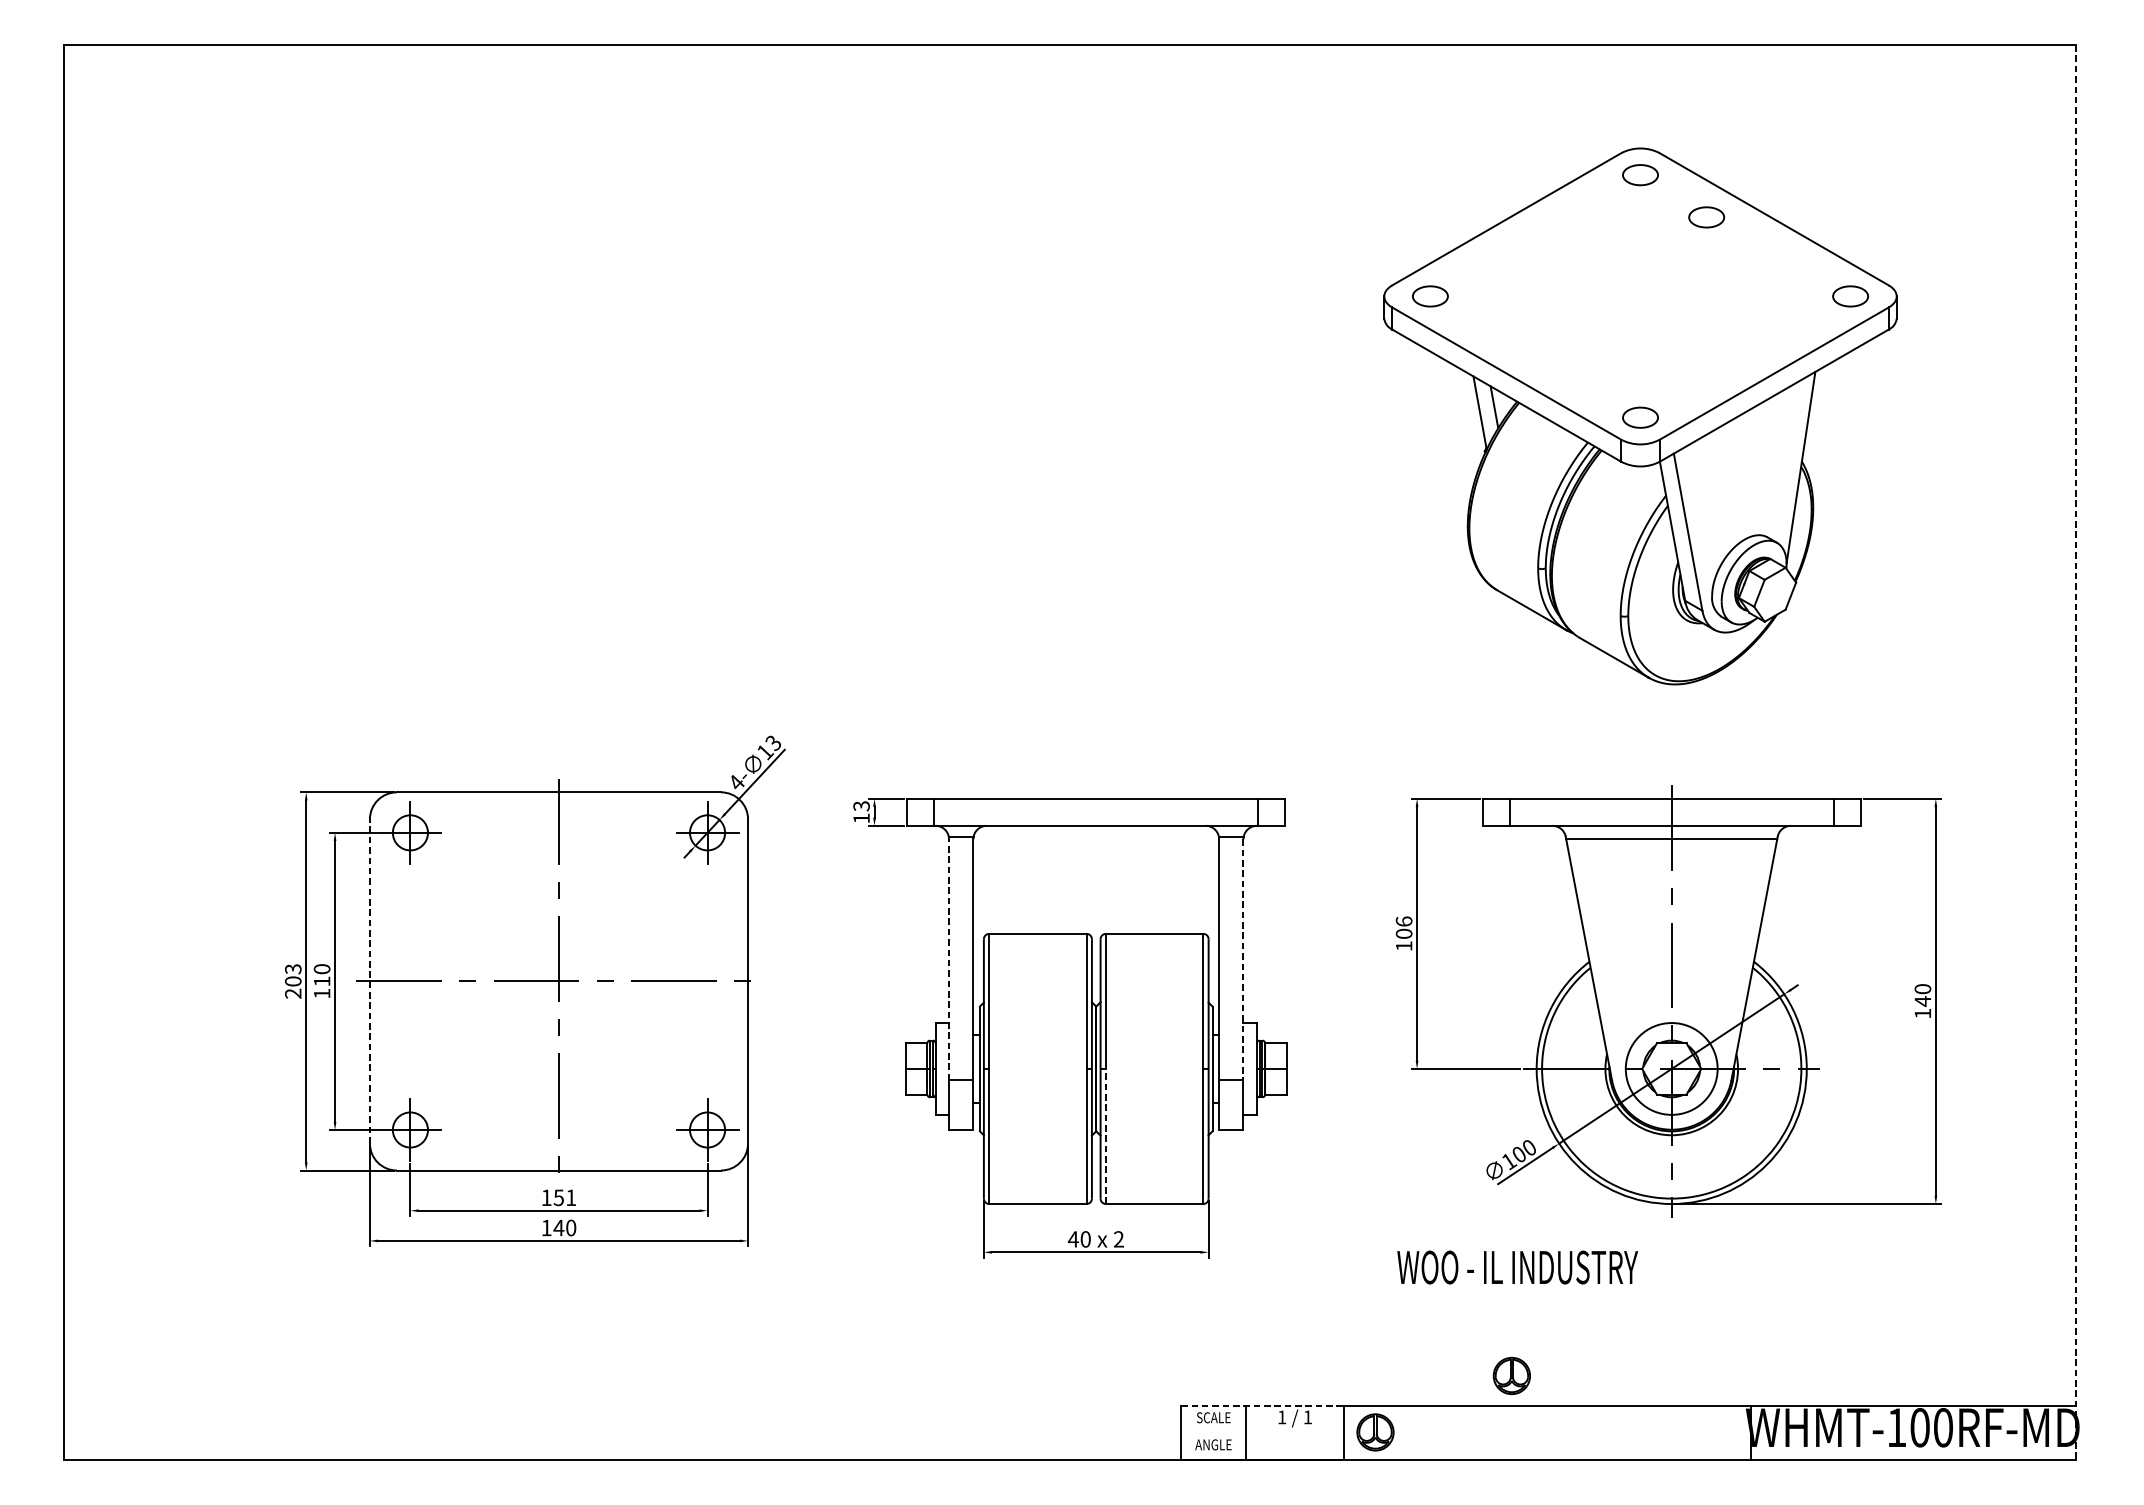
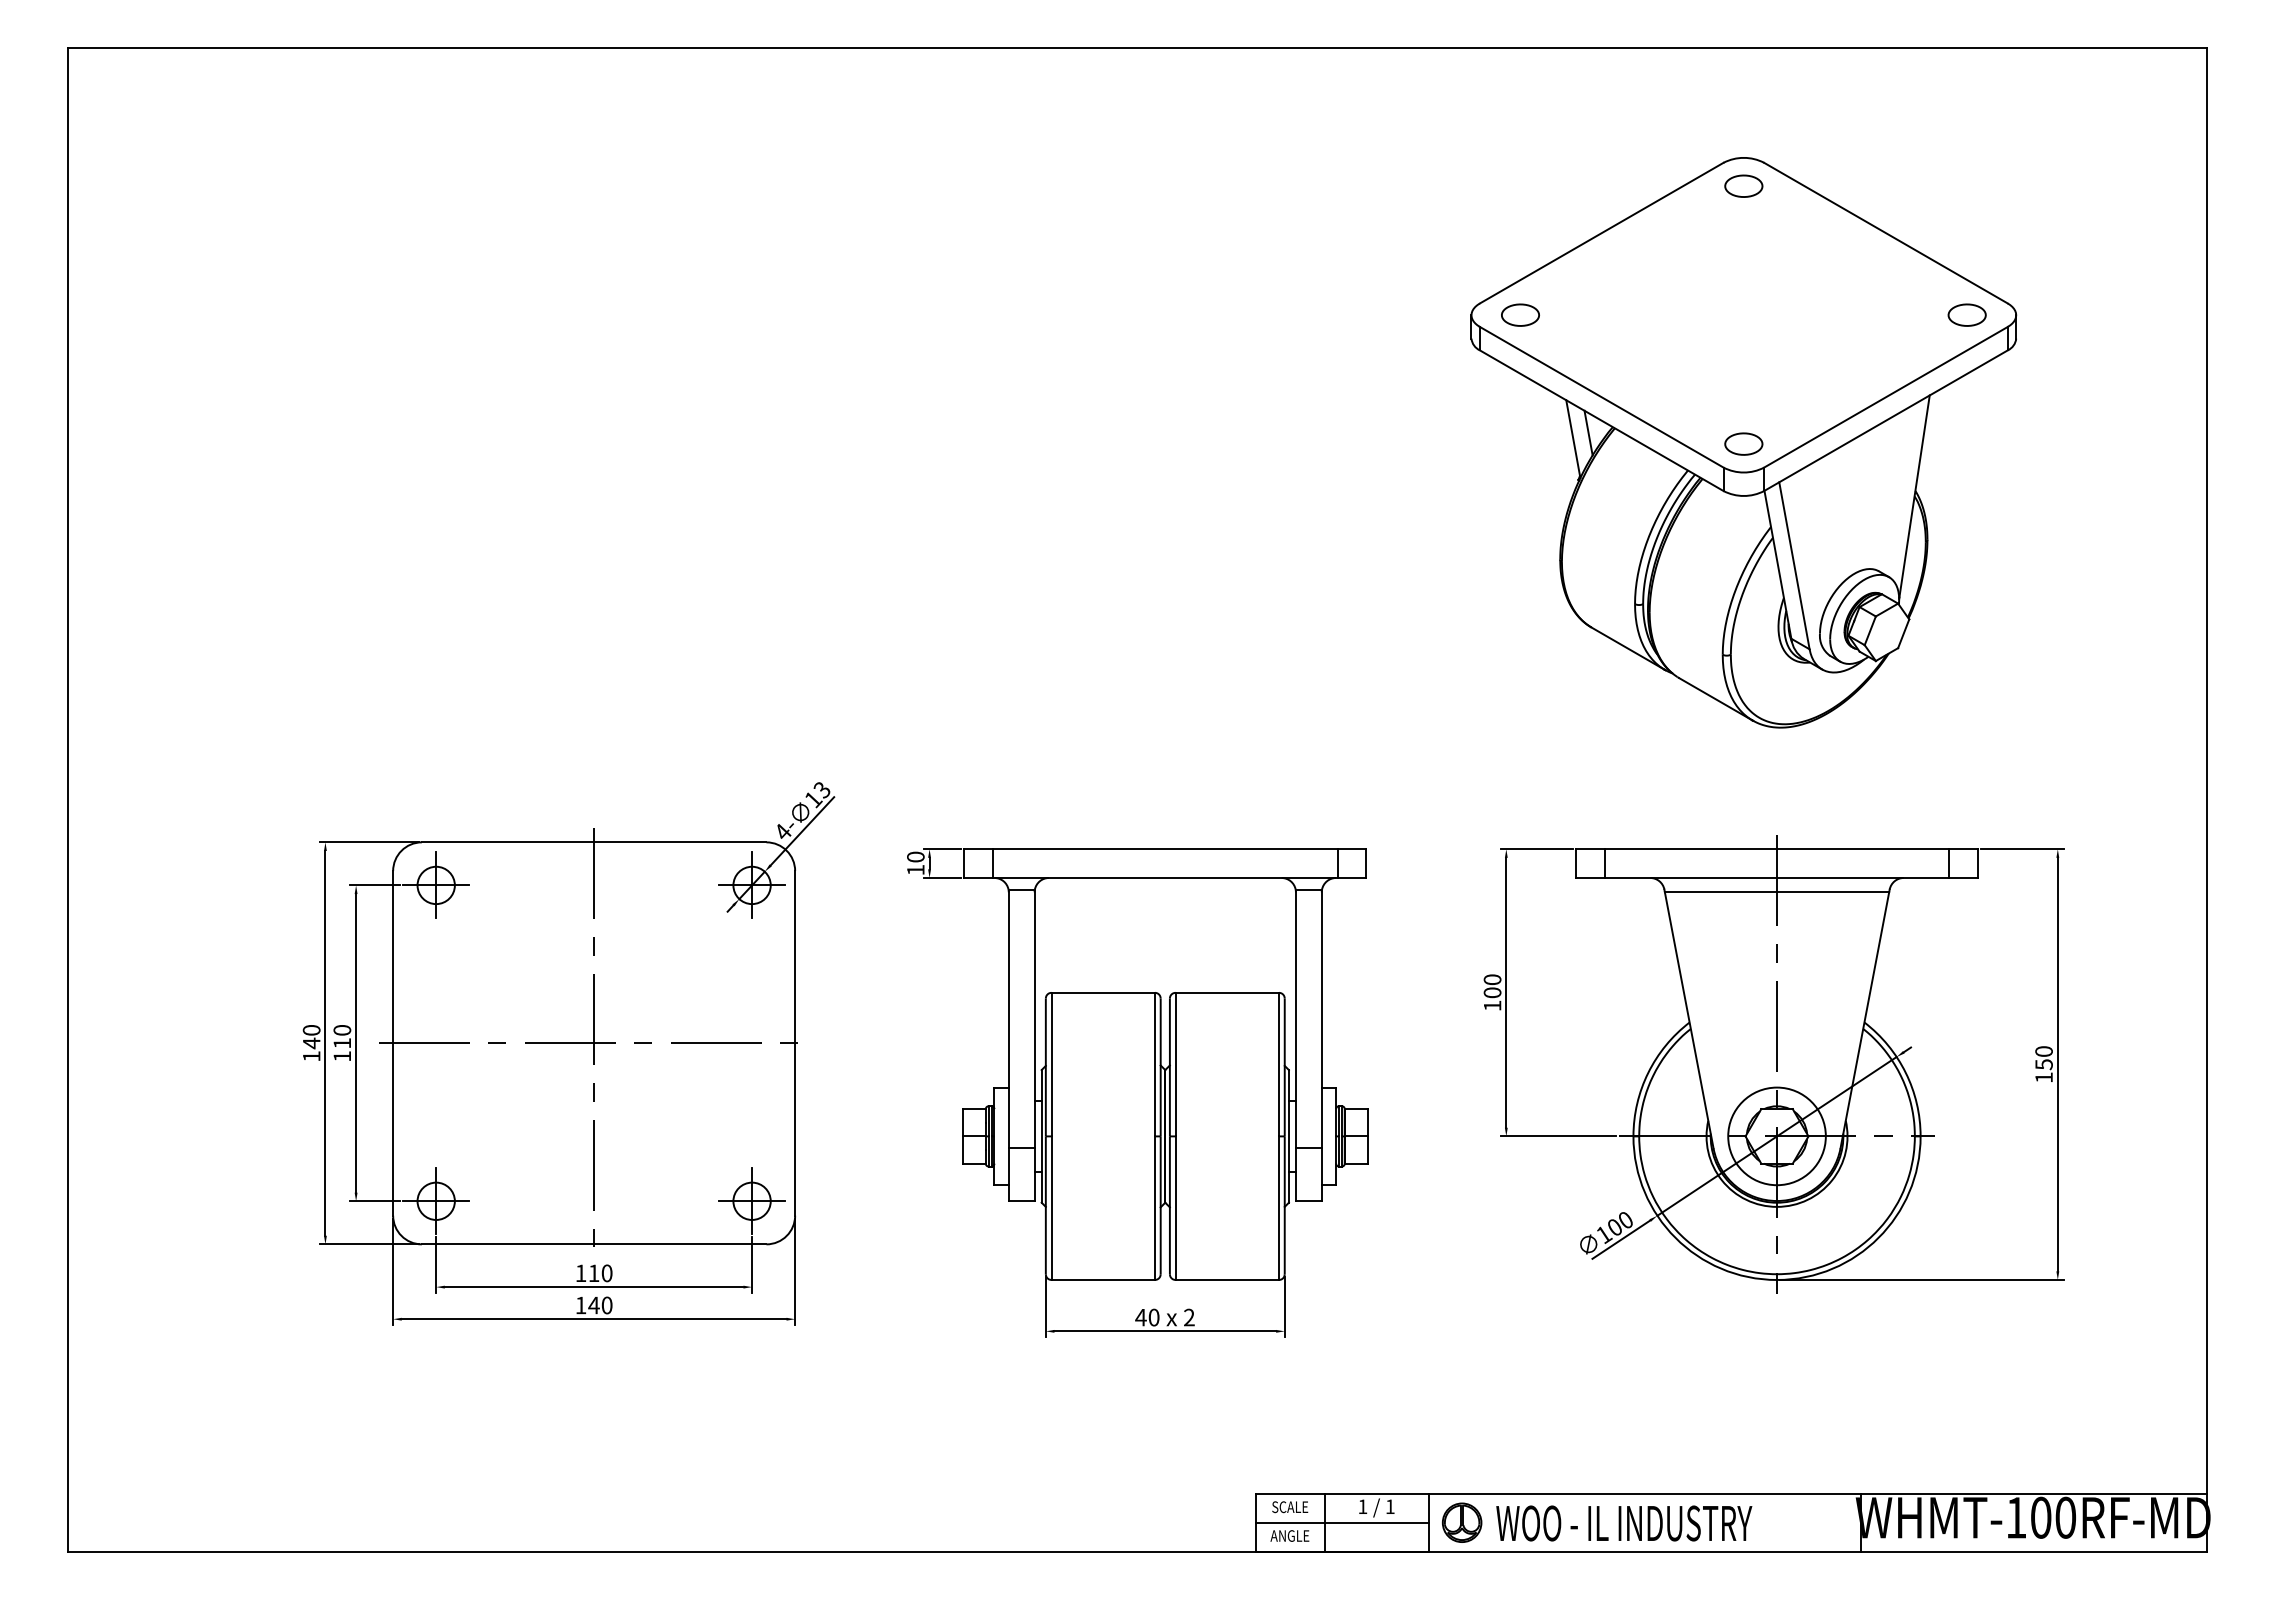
part: (1706, 216) -> (1813, 230), removed
line: (2075, 752) -> (2206, 800), dashed -> solid
text: (861, 805) -> (915, 856), 13 -> 10
text: (1404, 921) -> (1492, 979), 106 -> 100
line: (948, 958) -> (1008, 1019), dashed -> solid
line: (1243, 959) -> (1321, 1020), dashed -> solid
line: (370, 980) -> (393, 1042), dashed -> solid
text: (293, 981) -> (311, 1043), 203 -> 140
text: (1922, 1001) -> (2043, 1064), 140 -> 150
line: (1105, 1136) -> (1175, 1208), dashed -> solid
text: (564, 1197) -> (600, 1273), 151 -> 110
text: (1517, 1267) -> (1624, 1523), moved
part: (1511, 1375) -> (1606, 1462), removed
line: (1262, 1405) -> (1342, 1494), dashed -> solid
line: (1262, 1433) -> (1341, 1523), added

